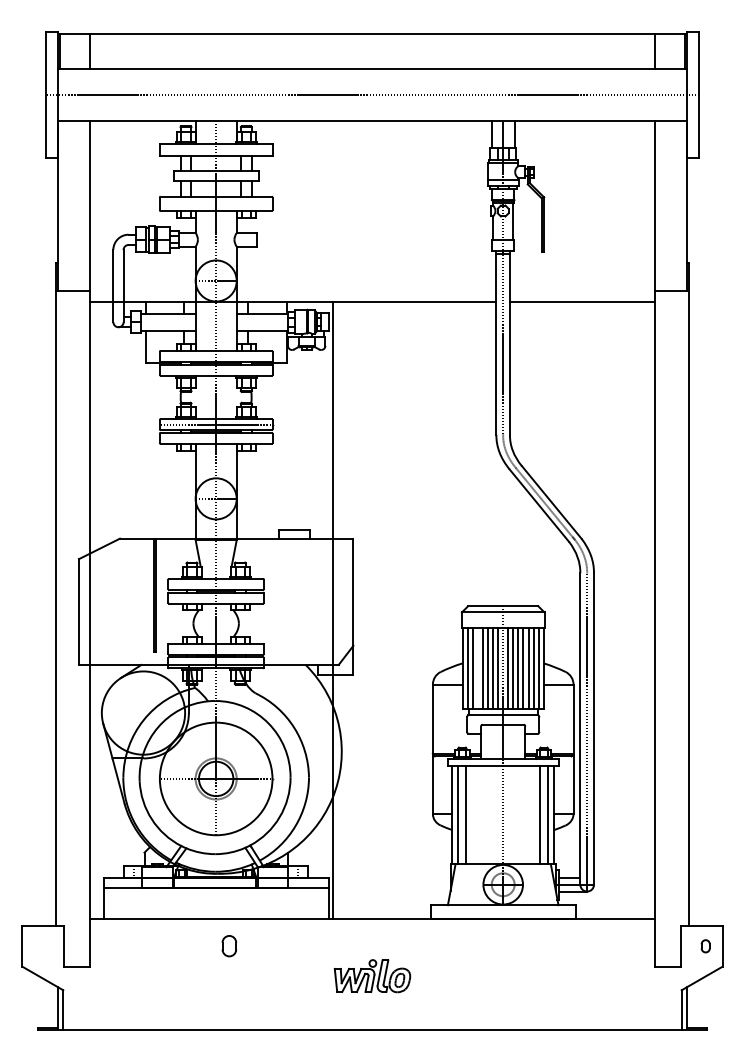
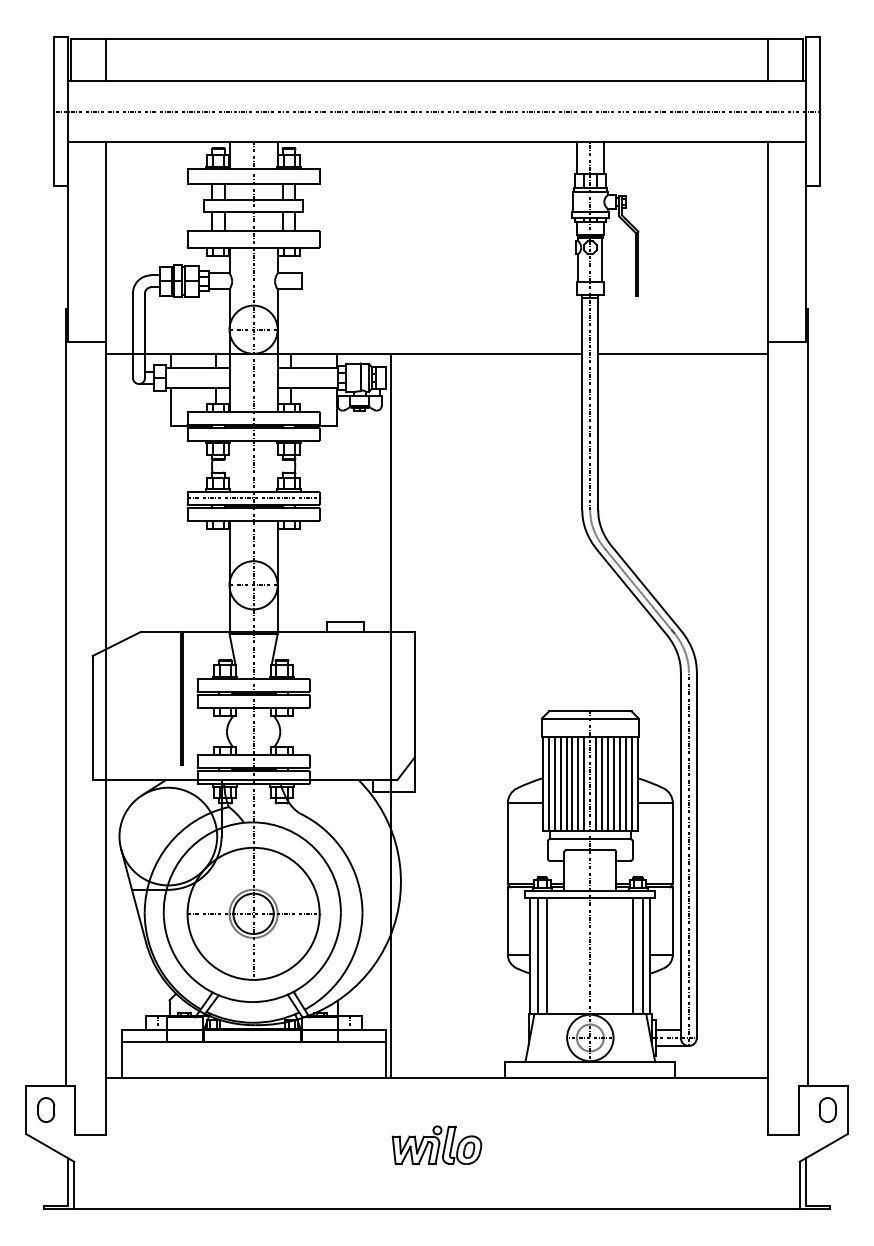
line: (477, 668) -> (560, 784), added
part: (229, 946) -> (46, 1110), moved
part: (705, 946) -> (827, 1110), size x1.67

